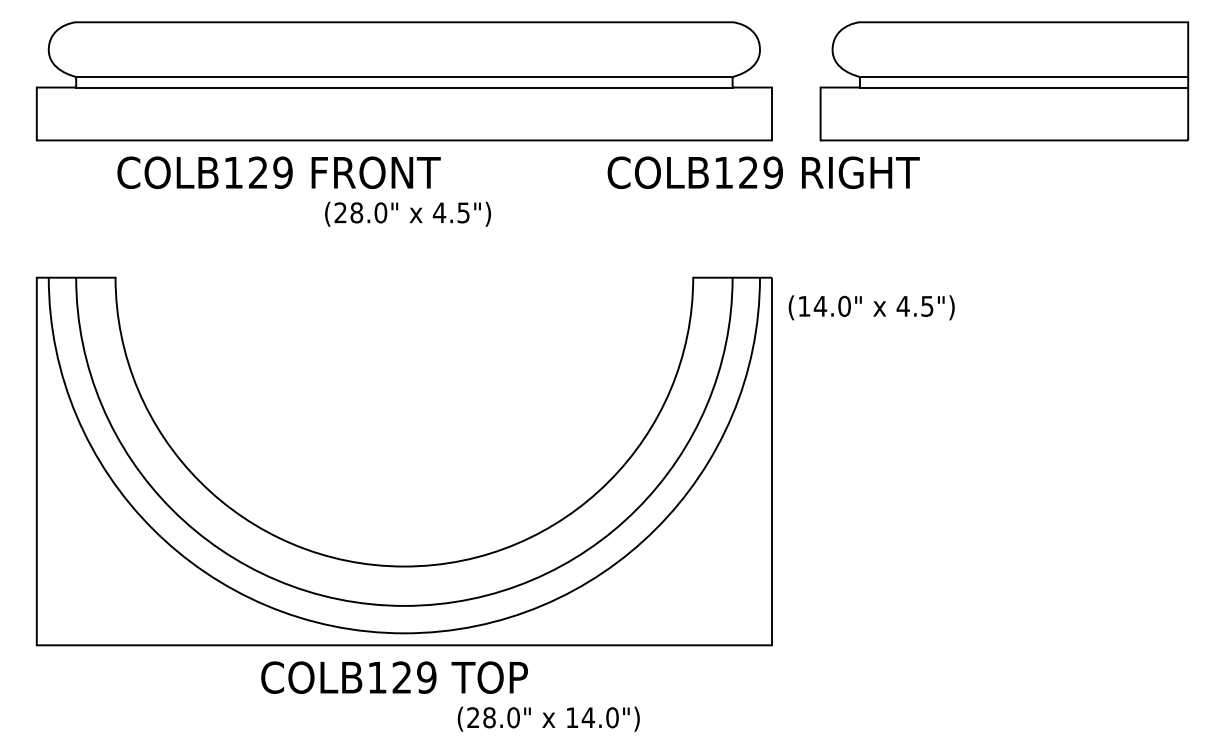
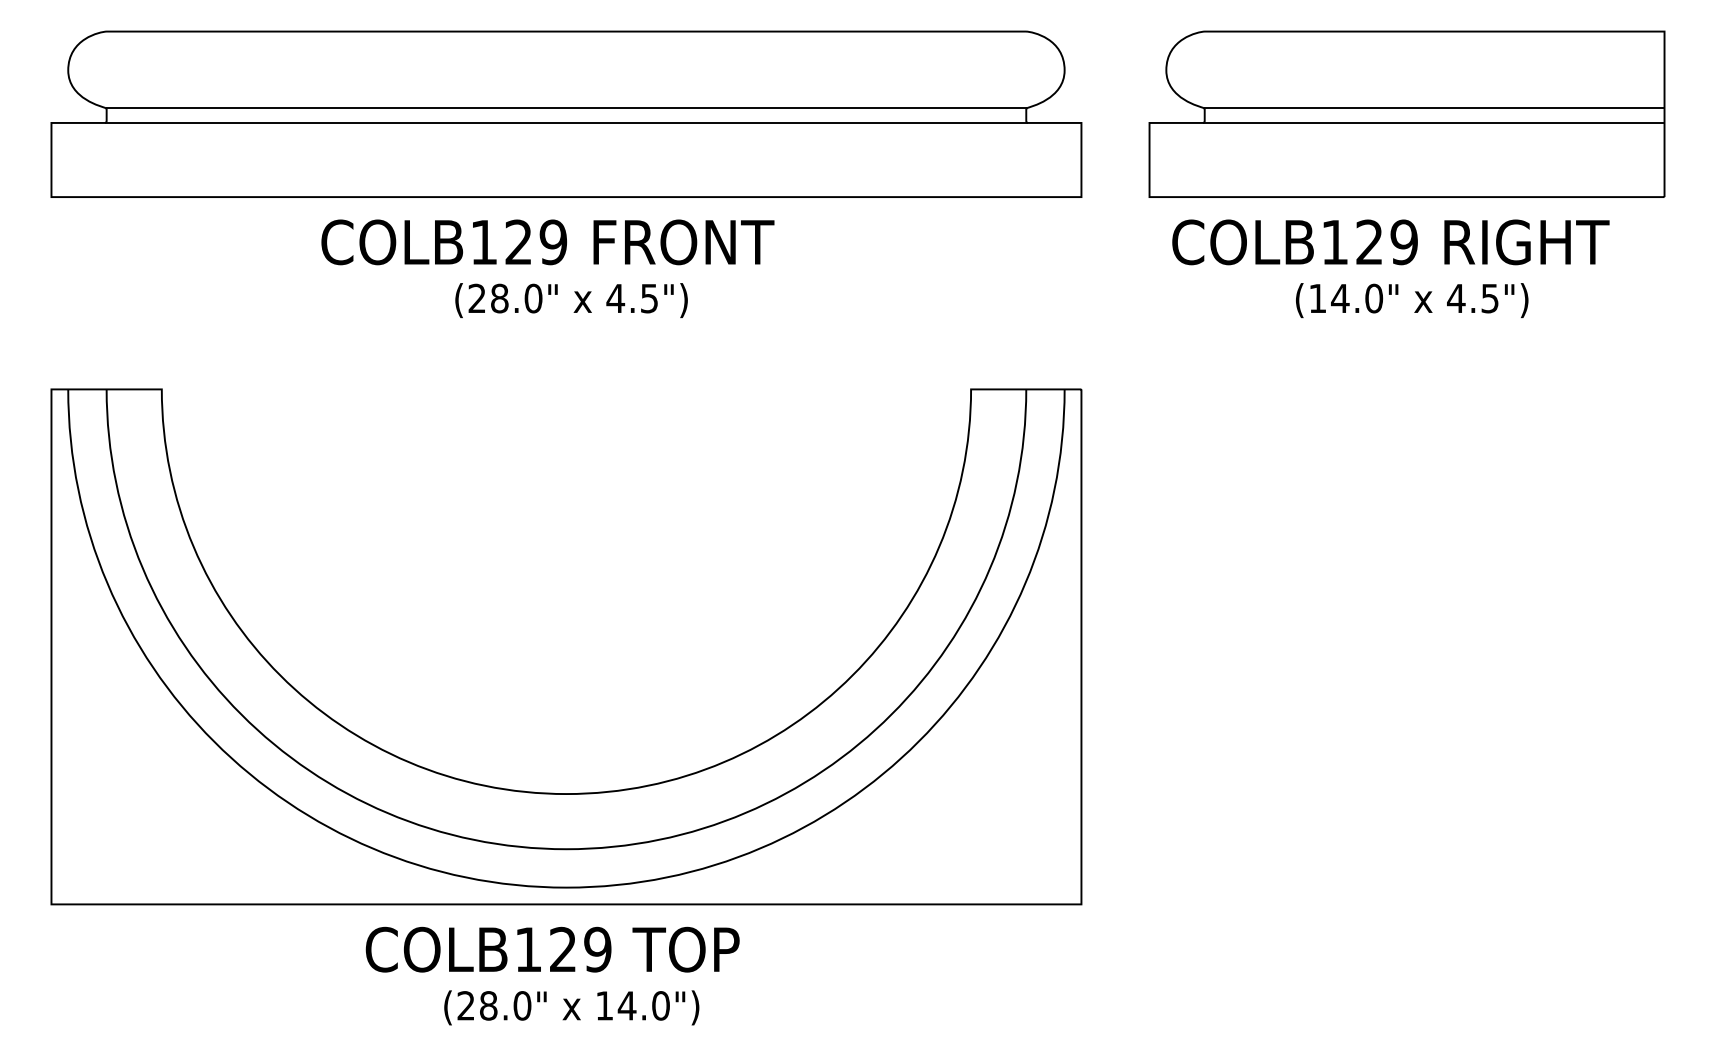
text: (278, 172) -> (547, 242), moved
text: (763, 172) -> (1390, 242), moved
text: (871, 307) -> (1412, 300), moved
text: (548, 718) -> (571, 1007), moved

